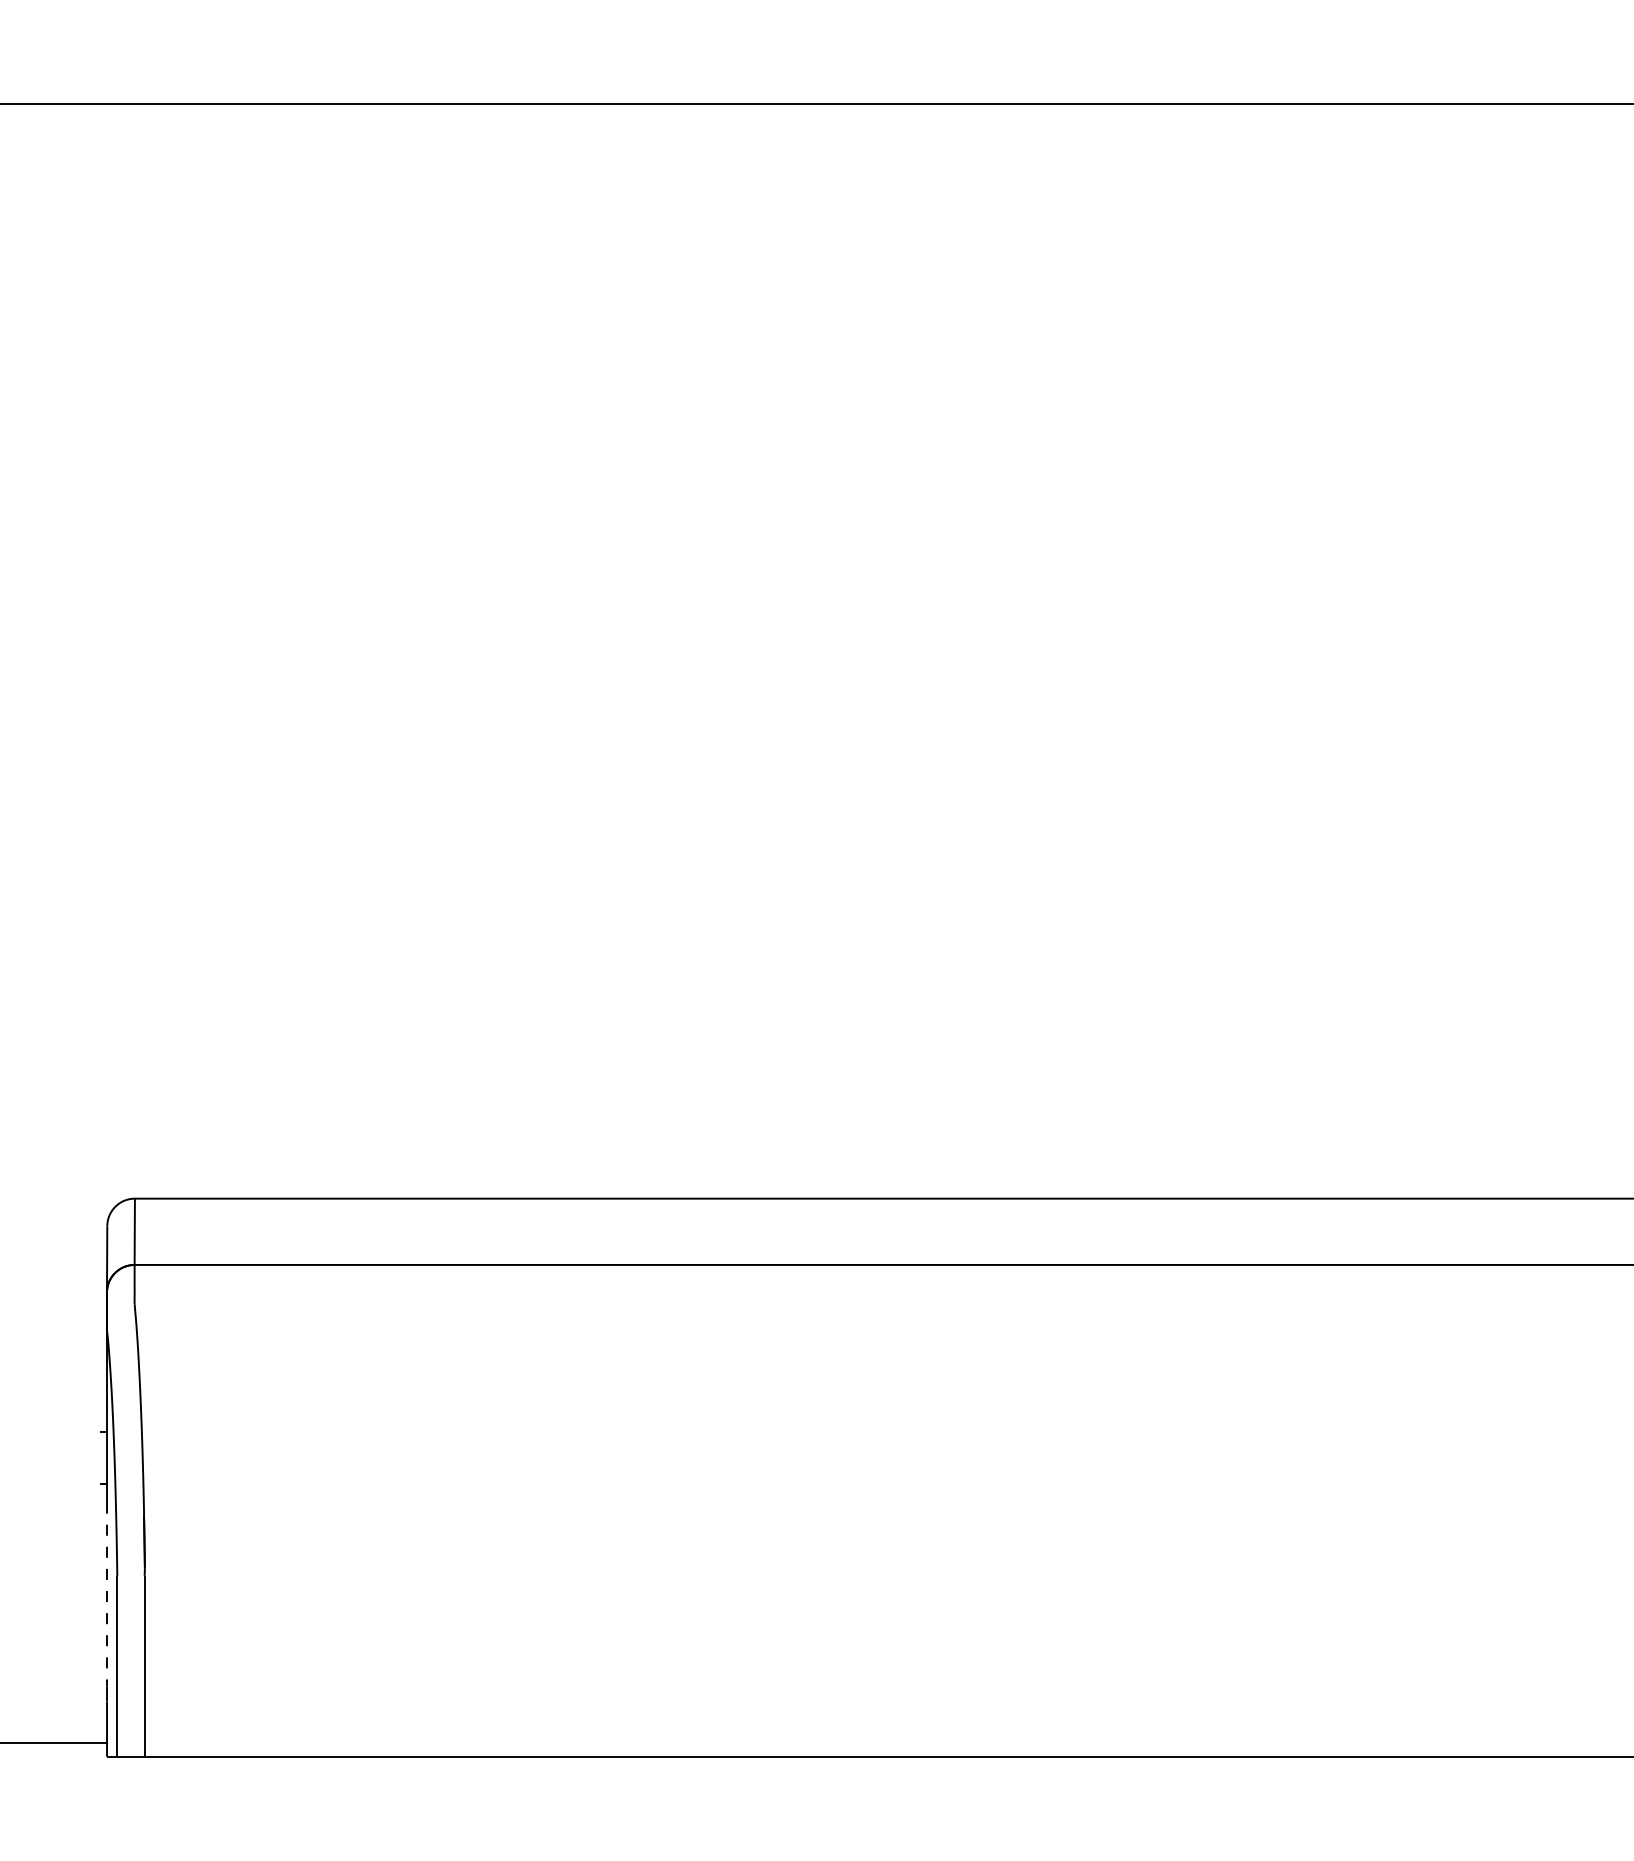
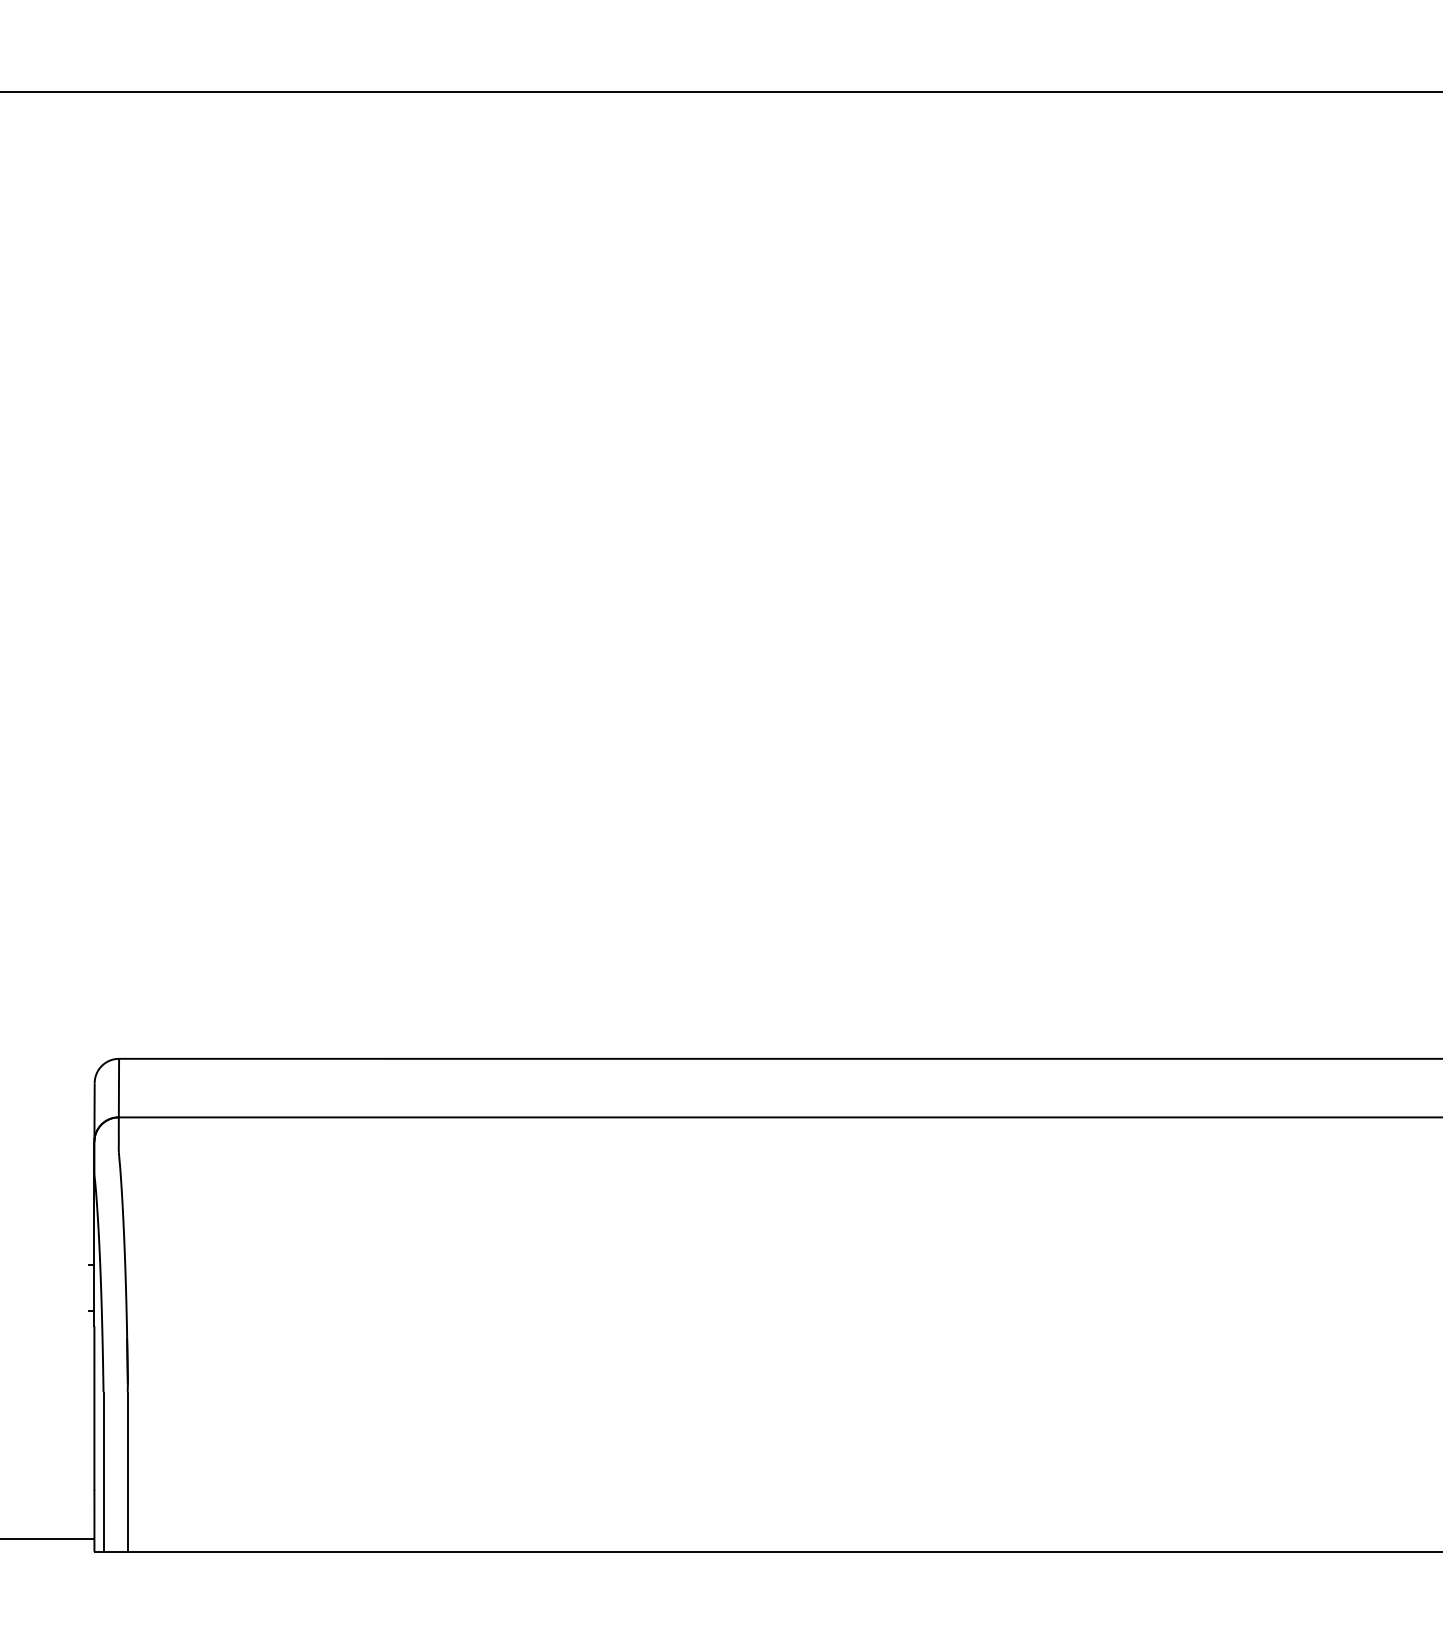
line: (106, 1594) -> (93, 1408), dashed -> solid

